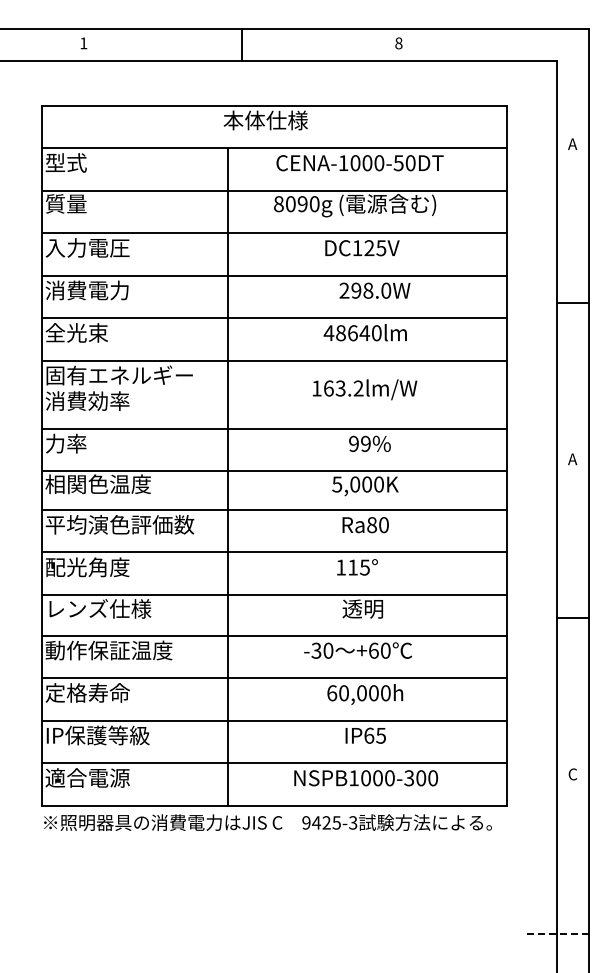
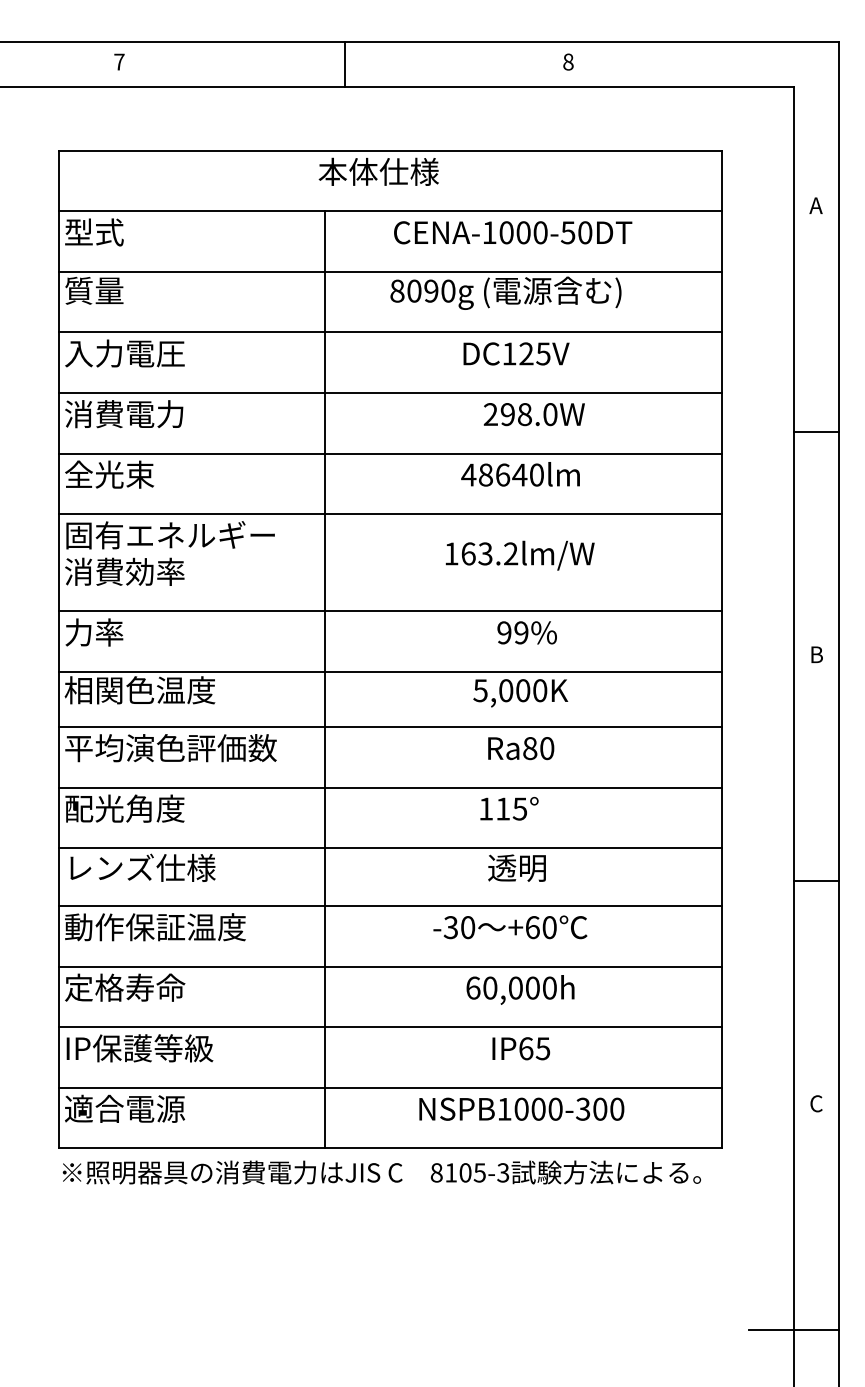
text: (83, 43) -> (118, 62), 1 -> 7
text: (572, 459) -> (815, 655), A -> B
text: (316, 822) -> (451, 1172), 9425-3 -> 8105-3
line: (557, 933) -> (794, 1330), dashed -> solid

